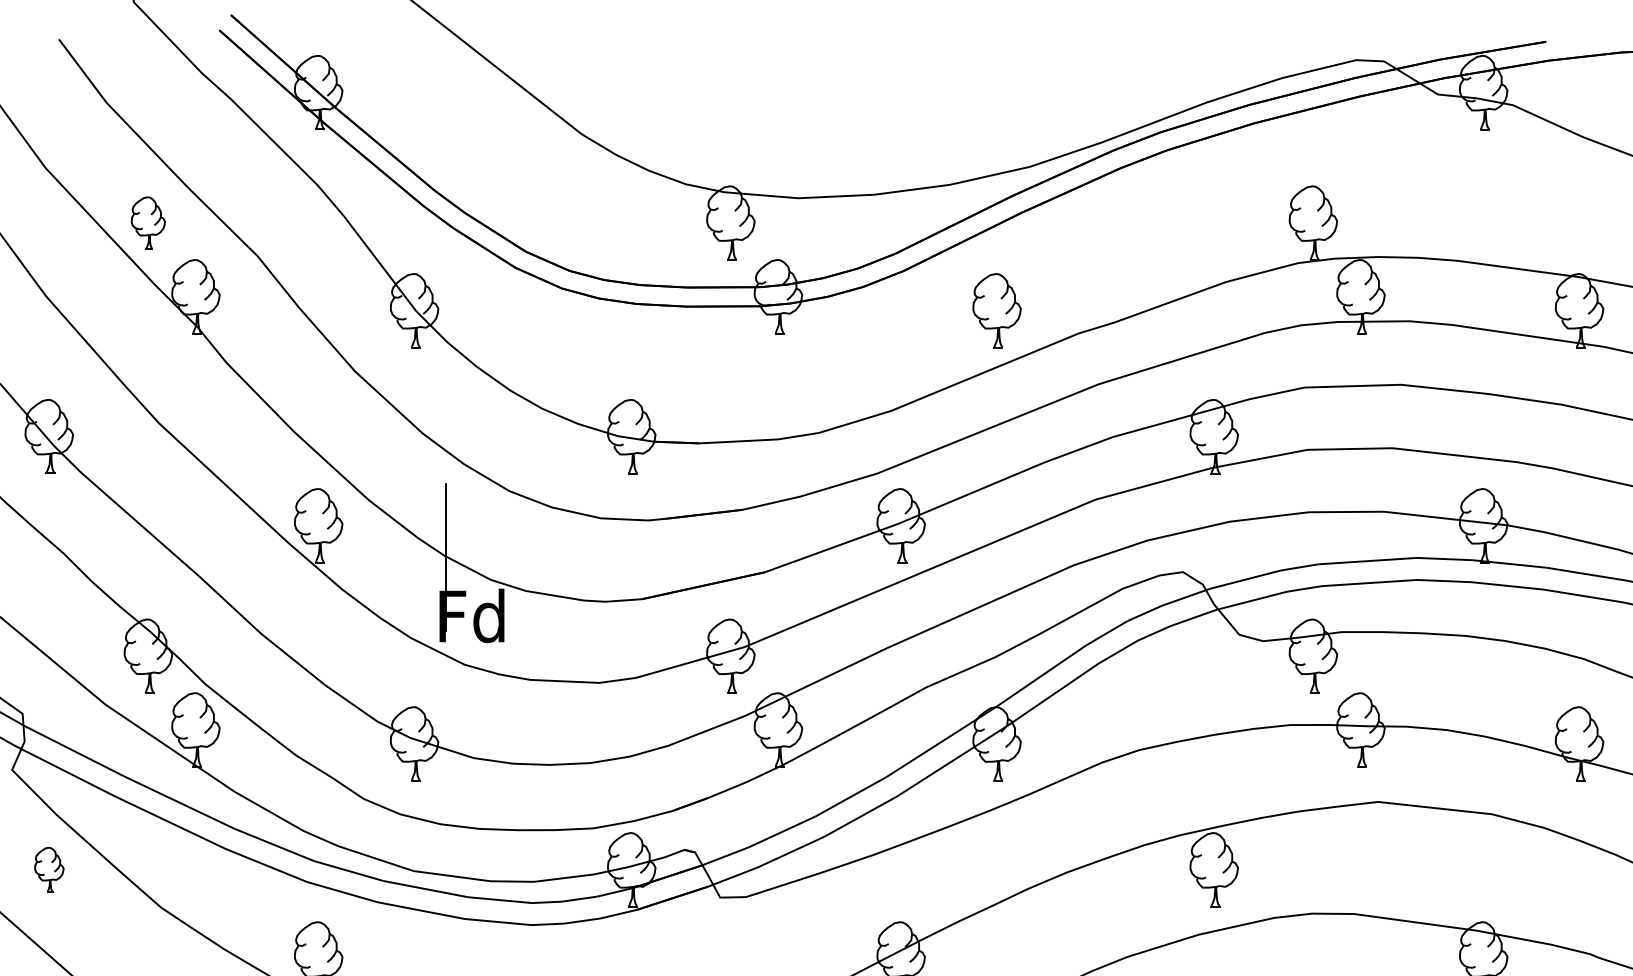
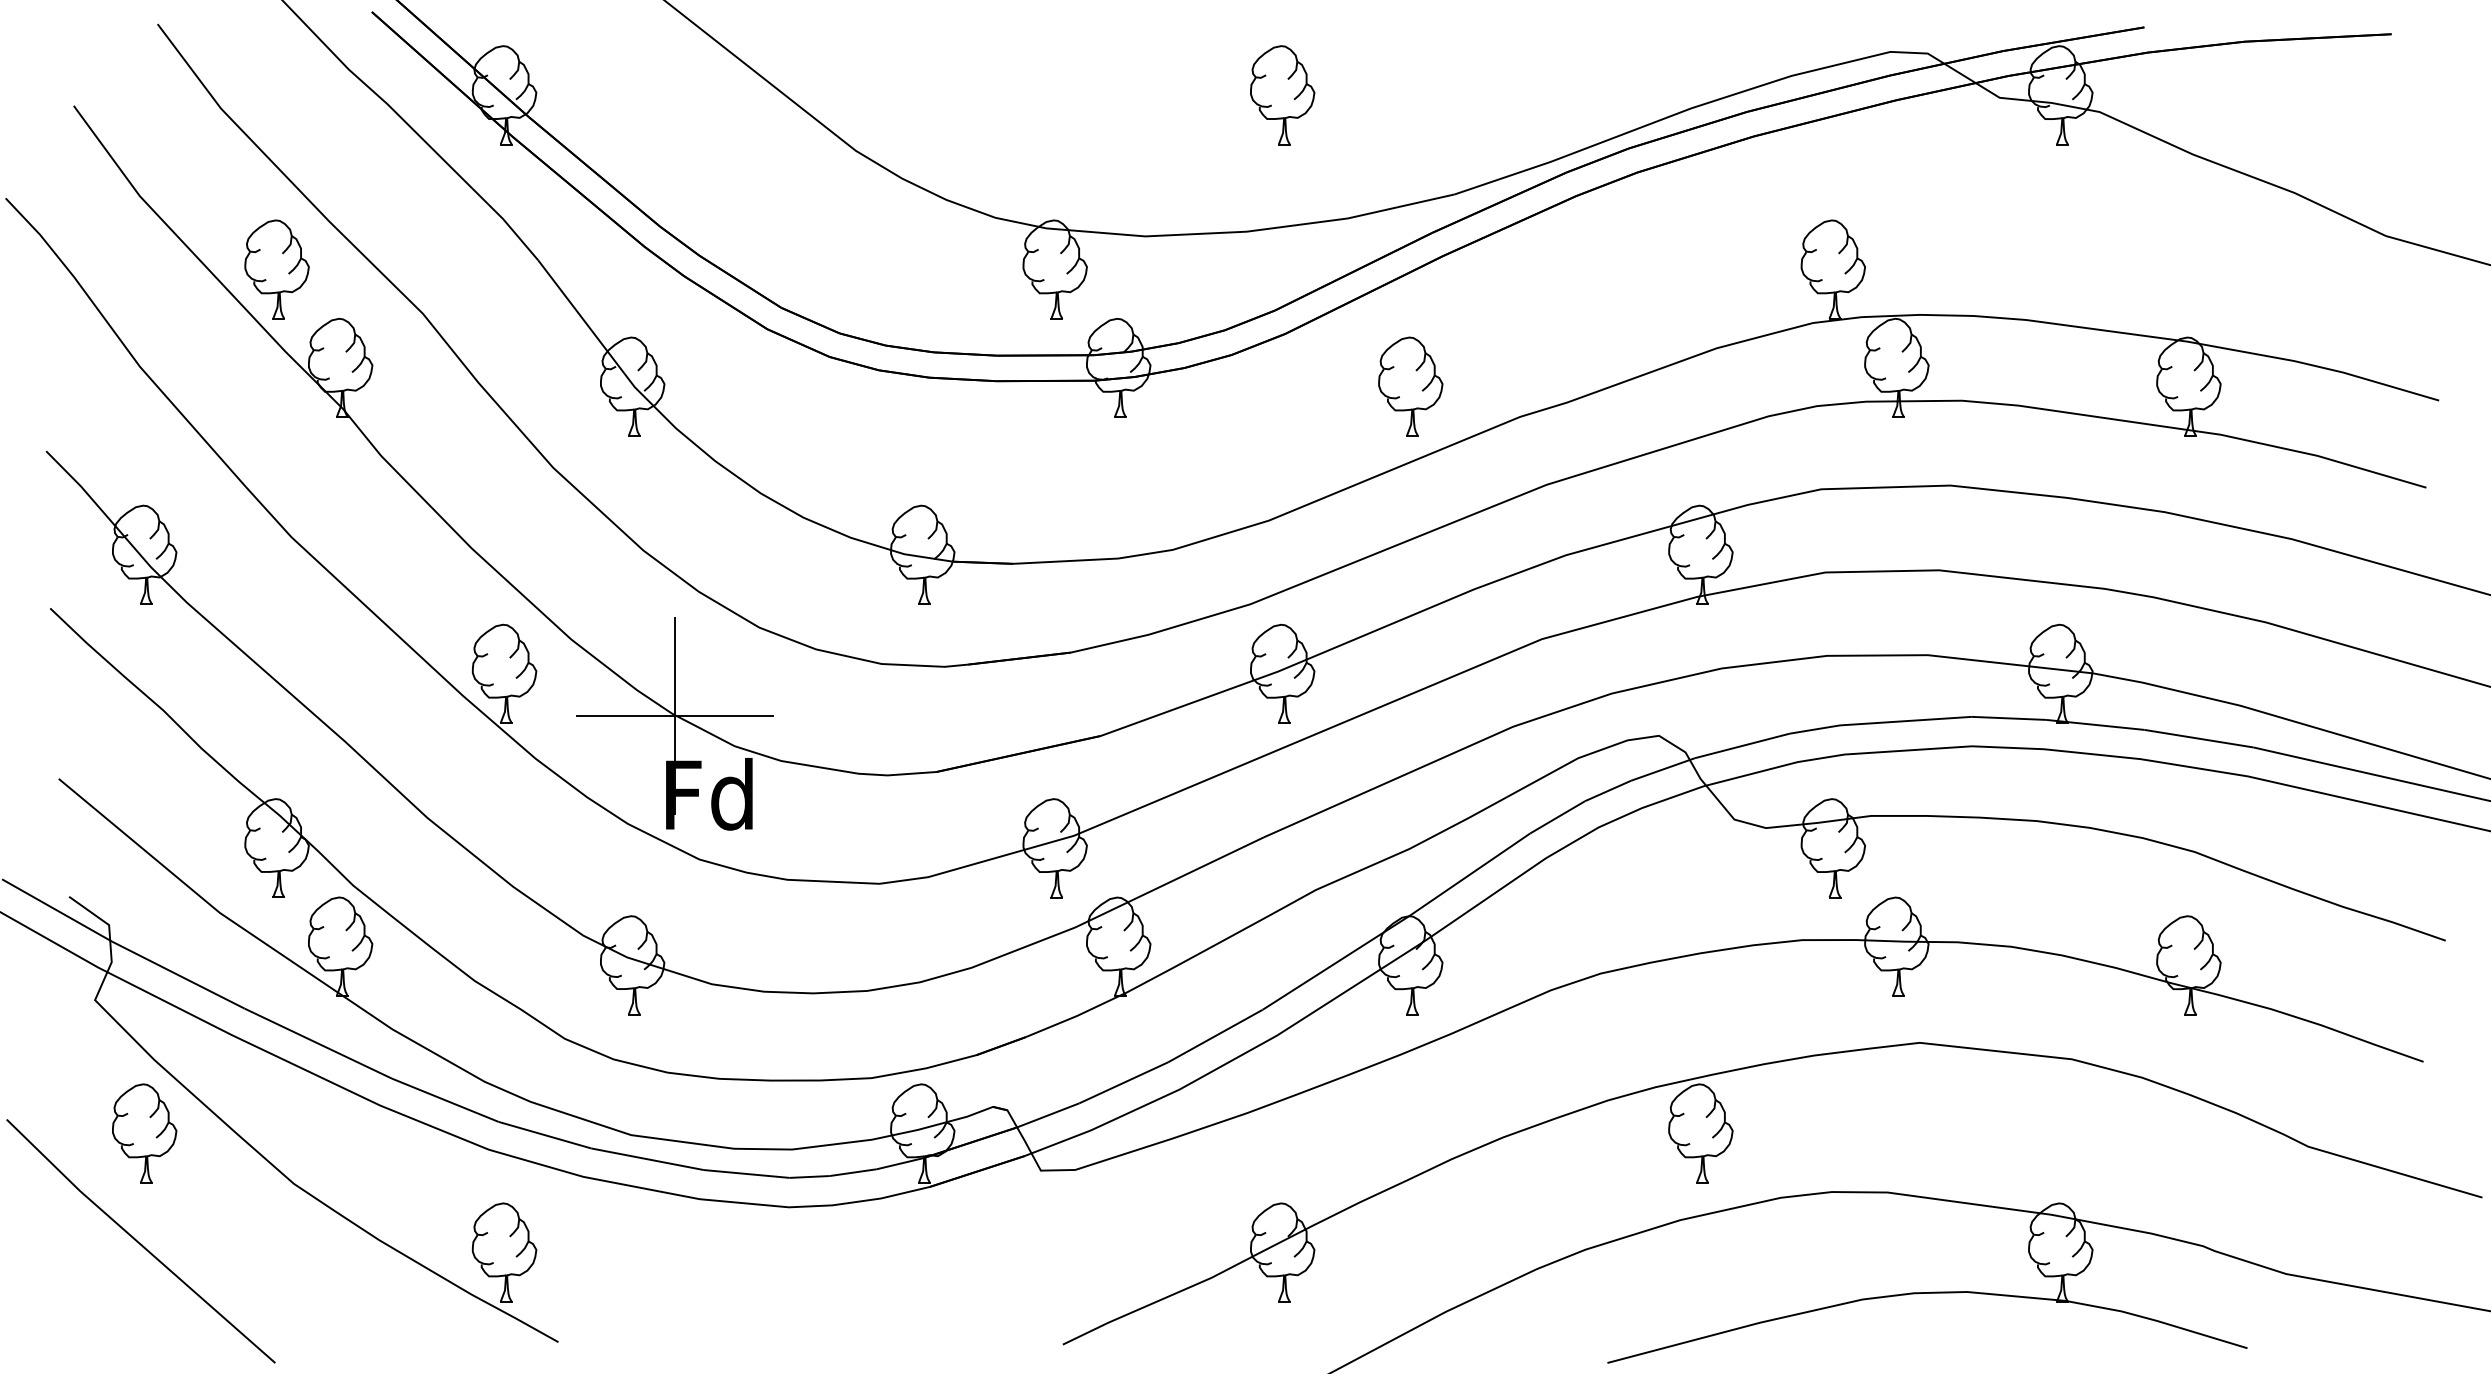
part: (901, 92) -> (1282, 95), added
part: (147, 223) -> (276, 269), size x1.43
line: (445, 557) -> (674, 716), added
part: (49, 869) -> (144, 1133), size x1.67

